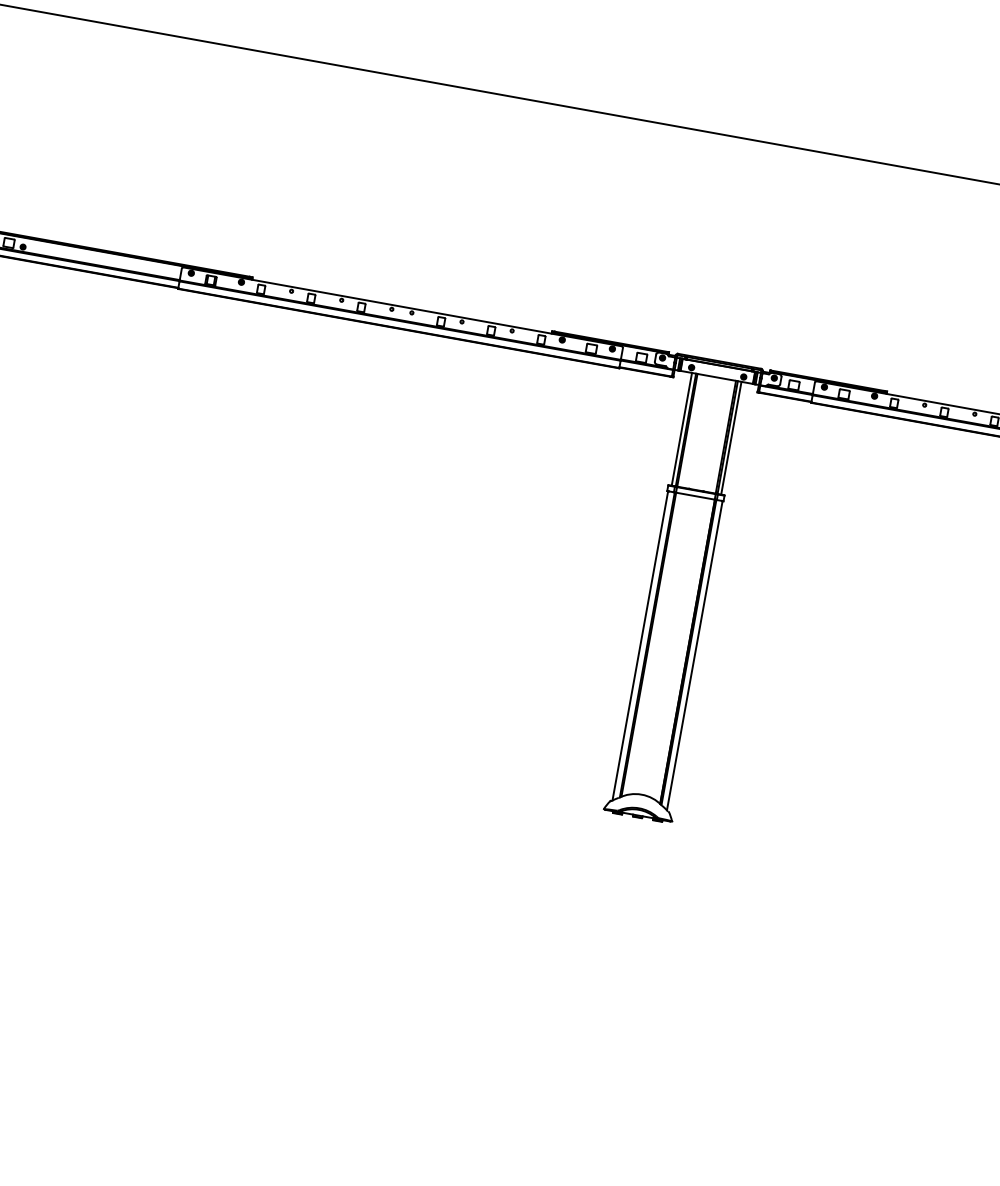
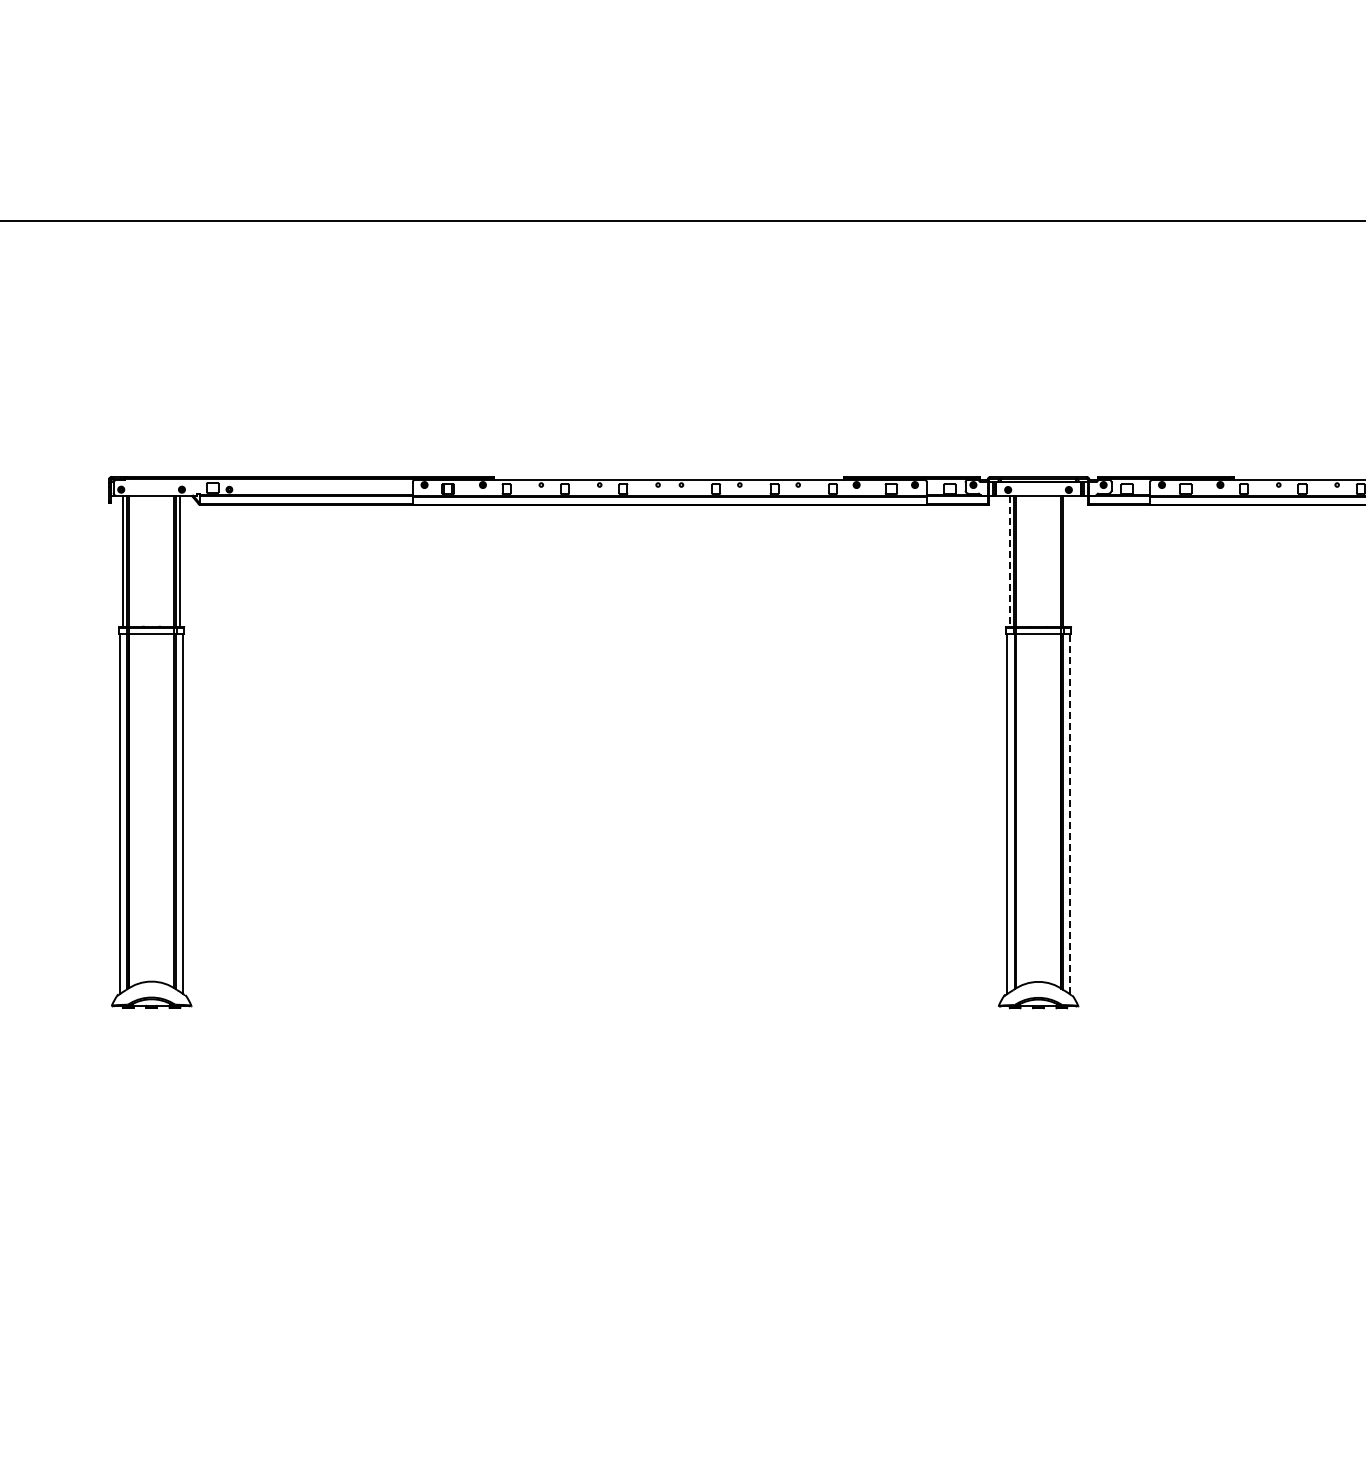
line: (681, 429) -> (1009, 561), solid -> dashed
line: (731, 438) -> (1067, 561), removed
line: (695, 655) -> (1070, 813), solid -> dashed

